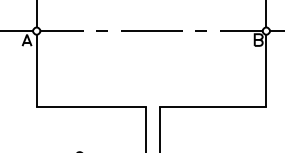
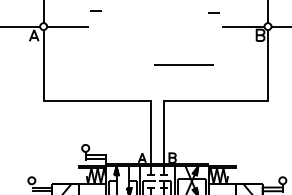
line: (102, 31) -> (95, 10), moved
line: (151, 31) -> (183, 64), moved
line: (200, 31) -> (213, 12), moved

